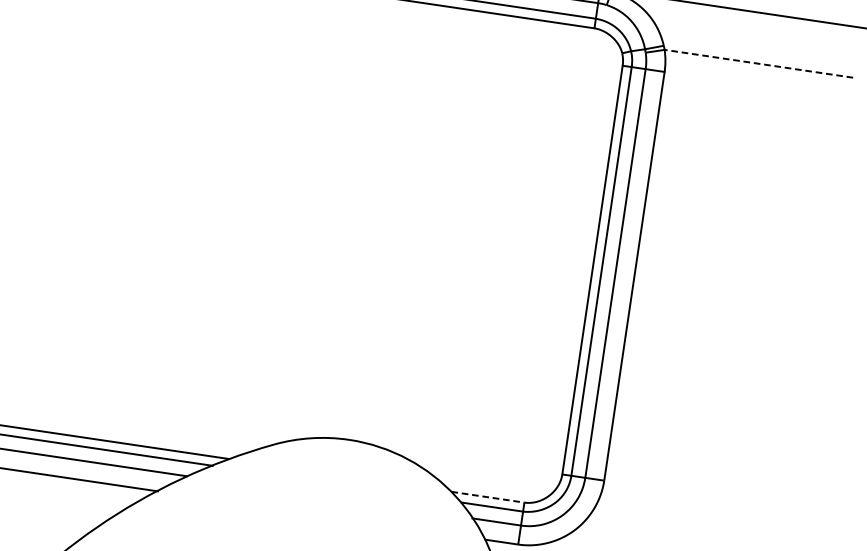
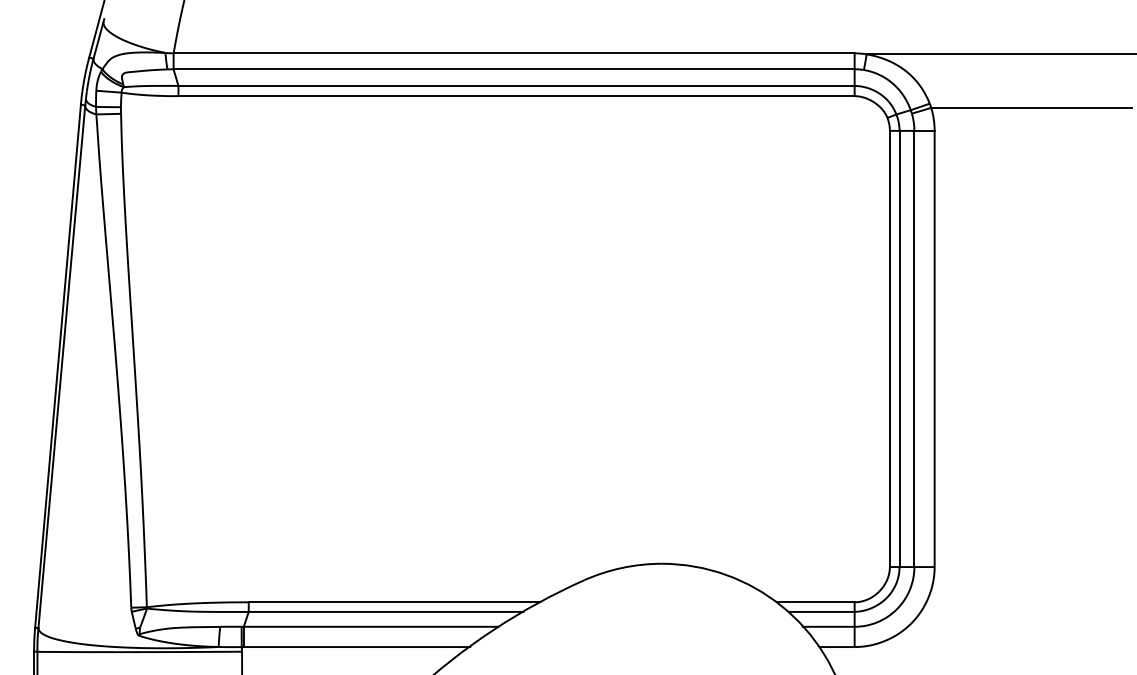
line: (758, 63) -> (1031, 107), dashed -> solid
line: (487, 497) -> (815, 602), dashed -> solid

